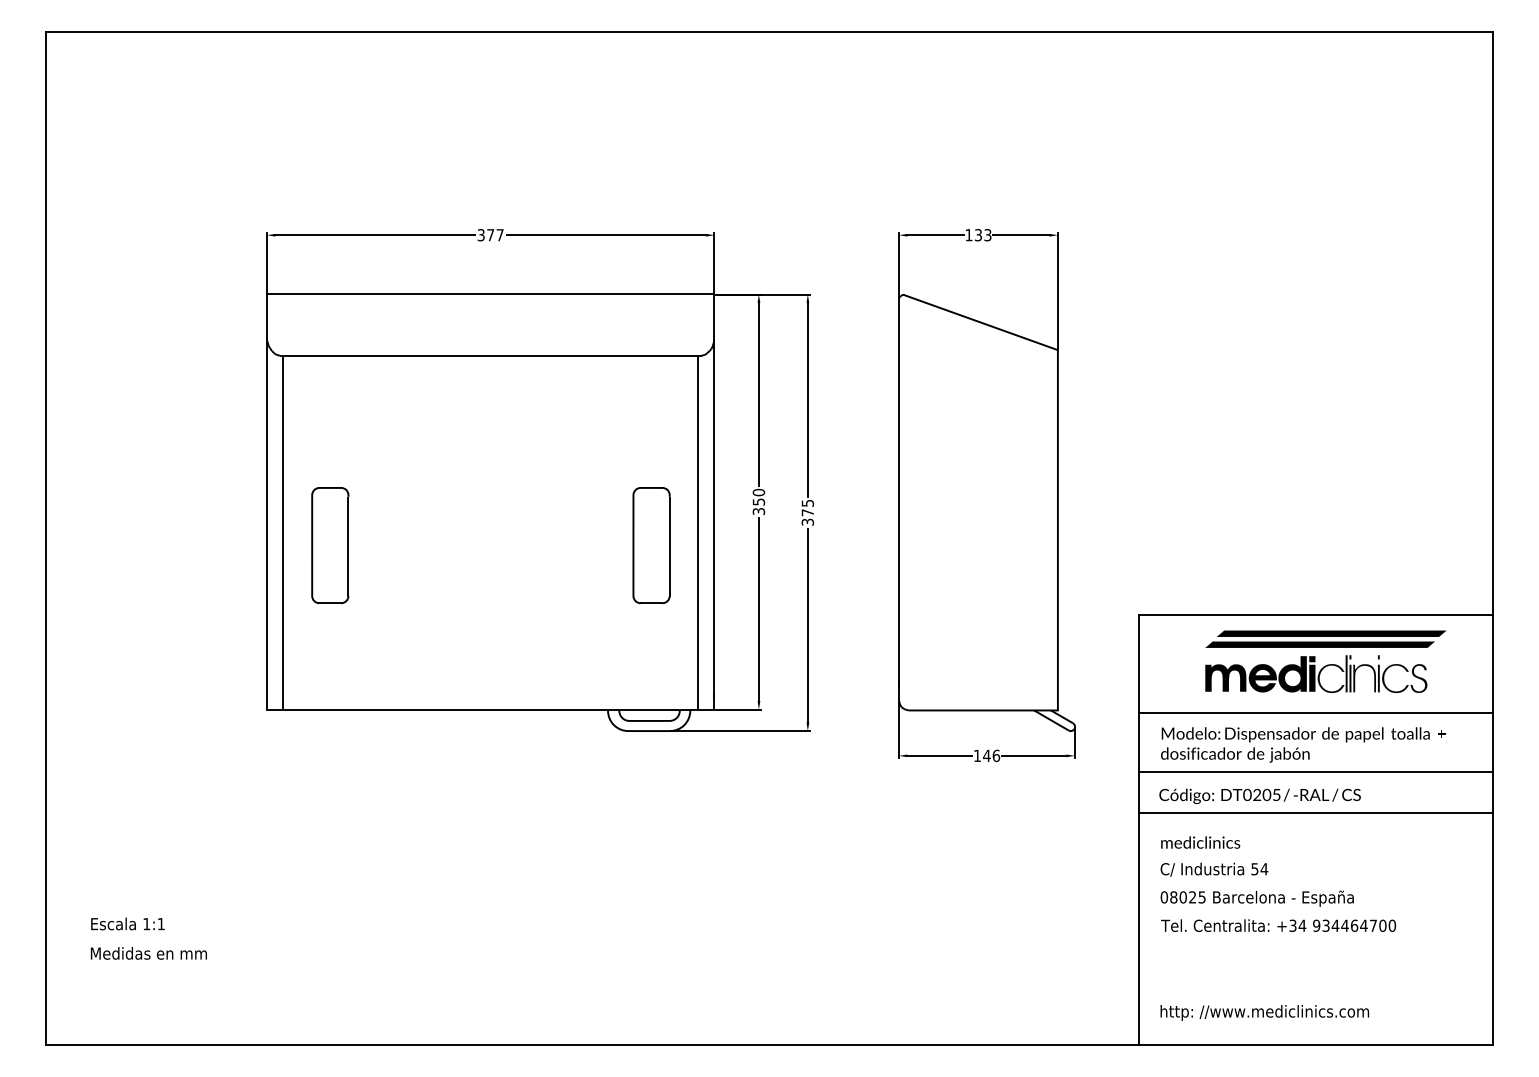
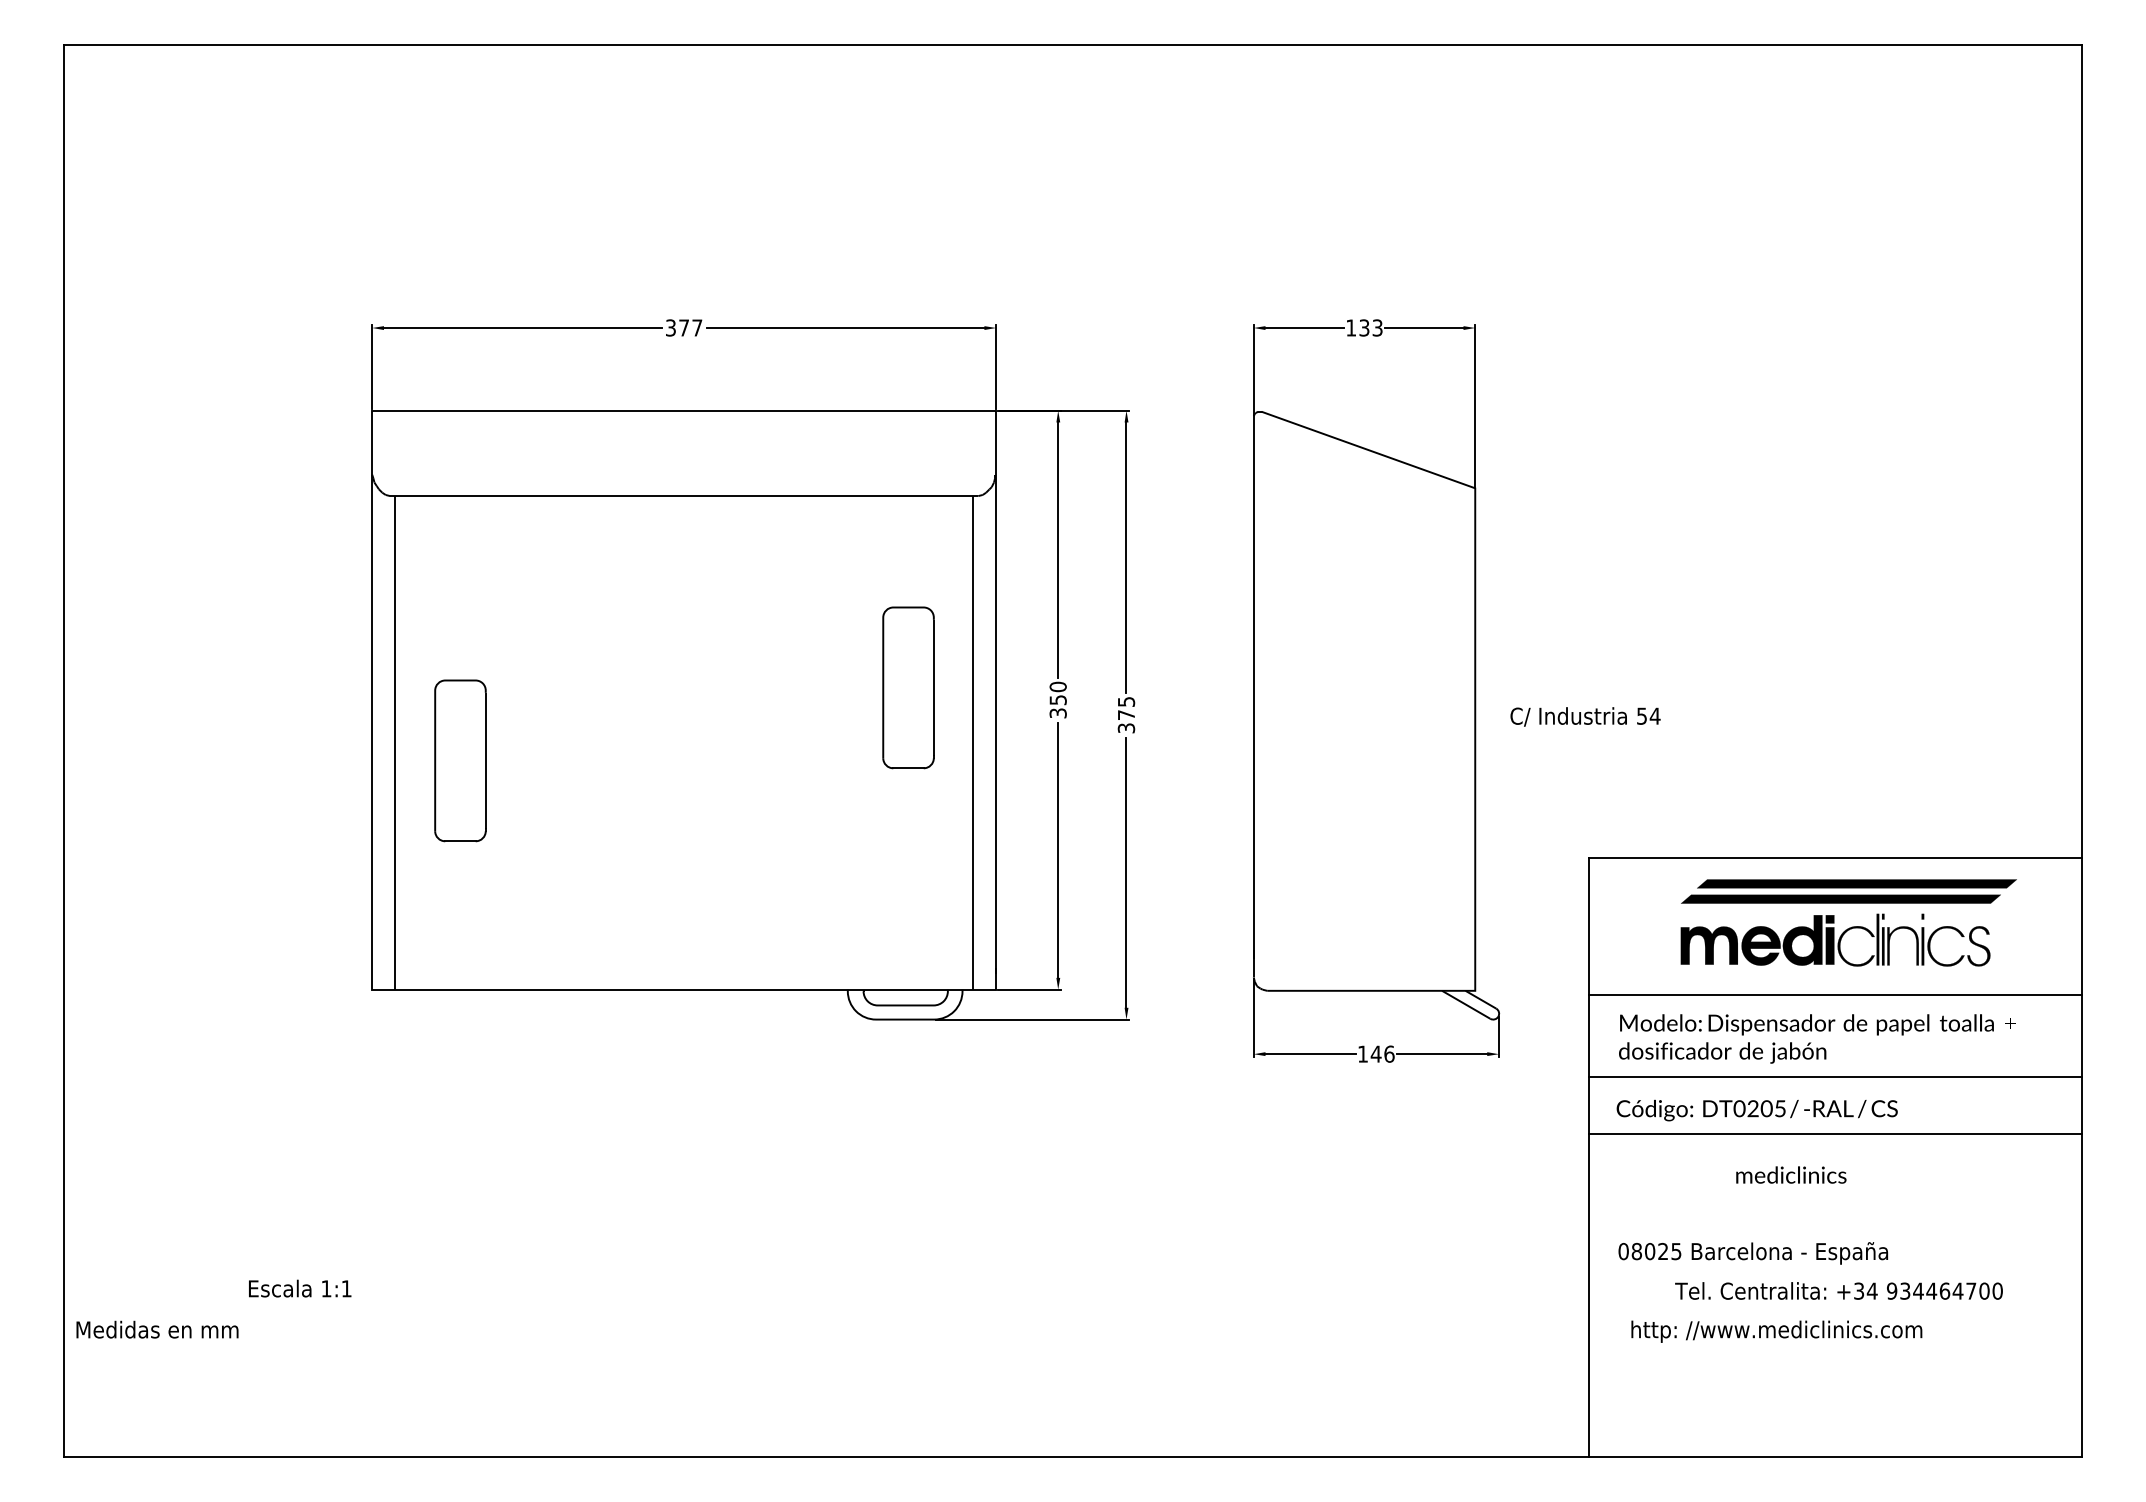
part: (651, 545) -> (908, 687), moved
text: (1200, 842) -> (1791, 1174), moved
text: (1214, 869) -> (1585, 716), moved
text: (128, 923) -> (300, 1288), moved
text: (1278, 925) -> (1838, 1290), moved
text: (148, 953) -> (157, 1329), moved
text: (1264, 1012) -> (1776, 1331), moved

